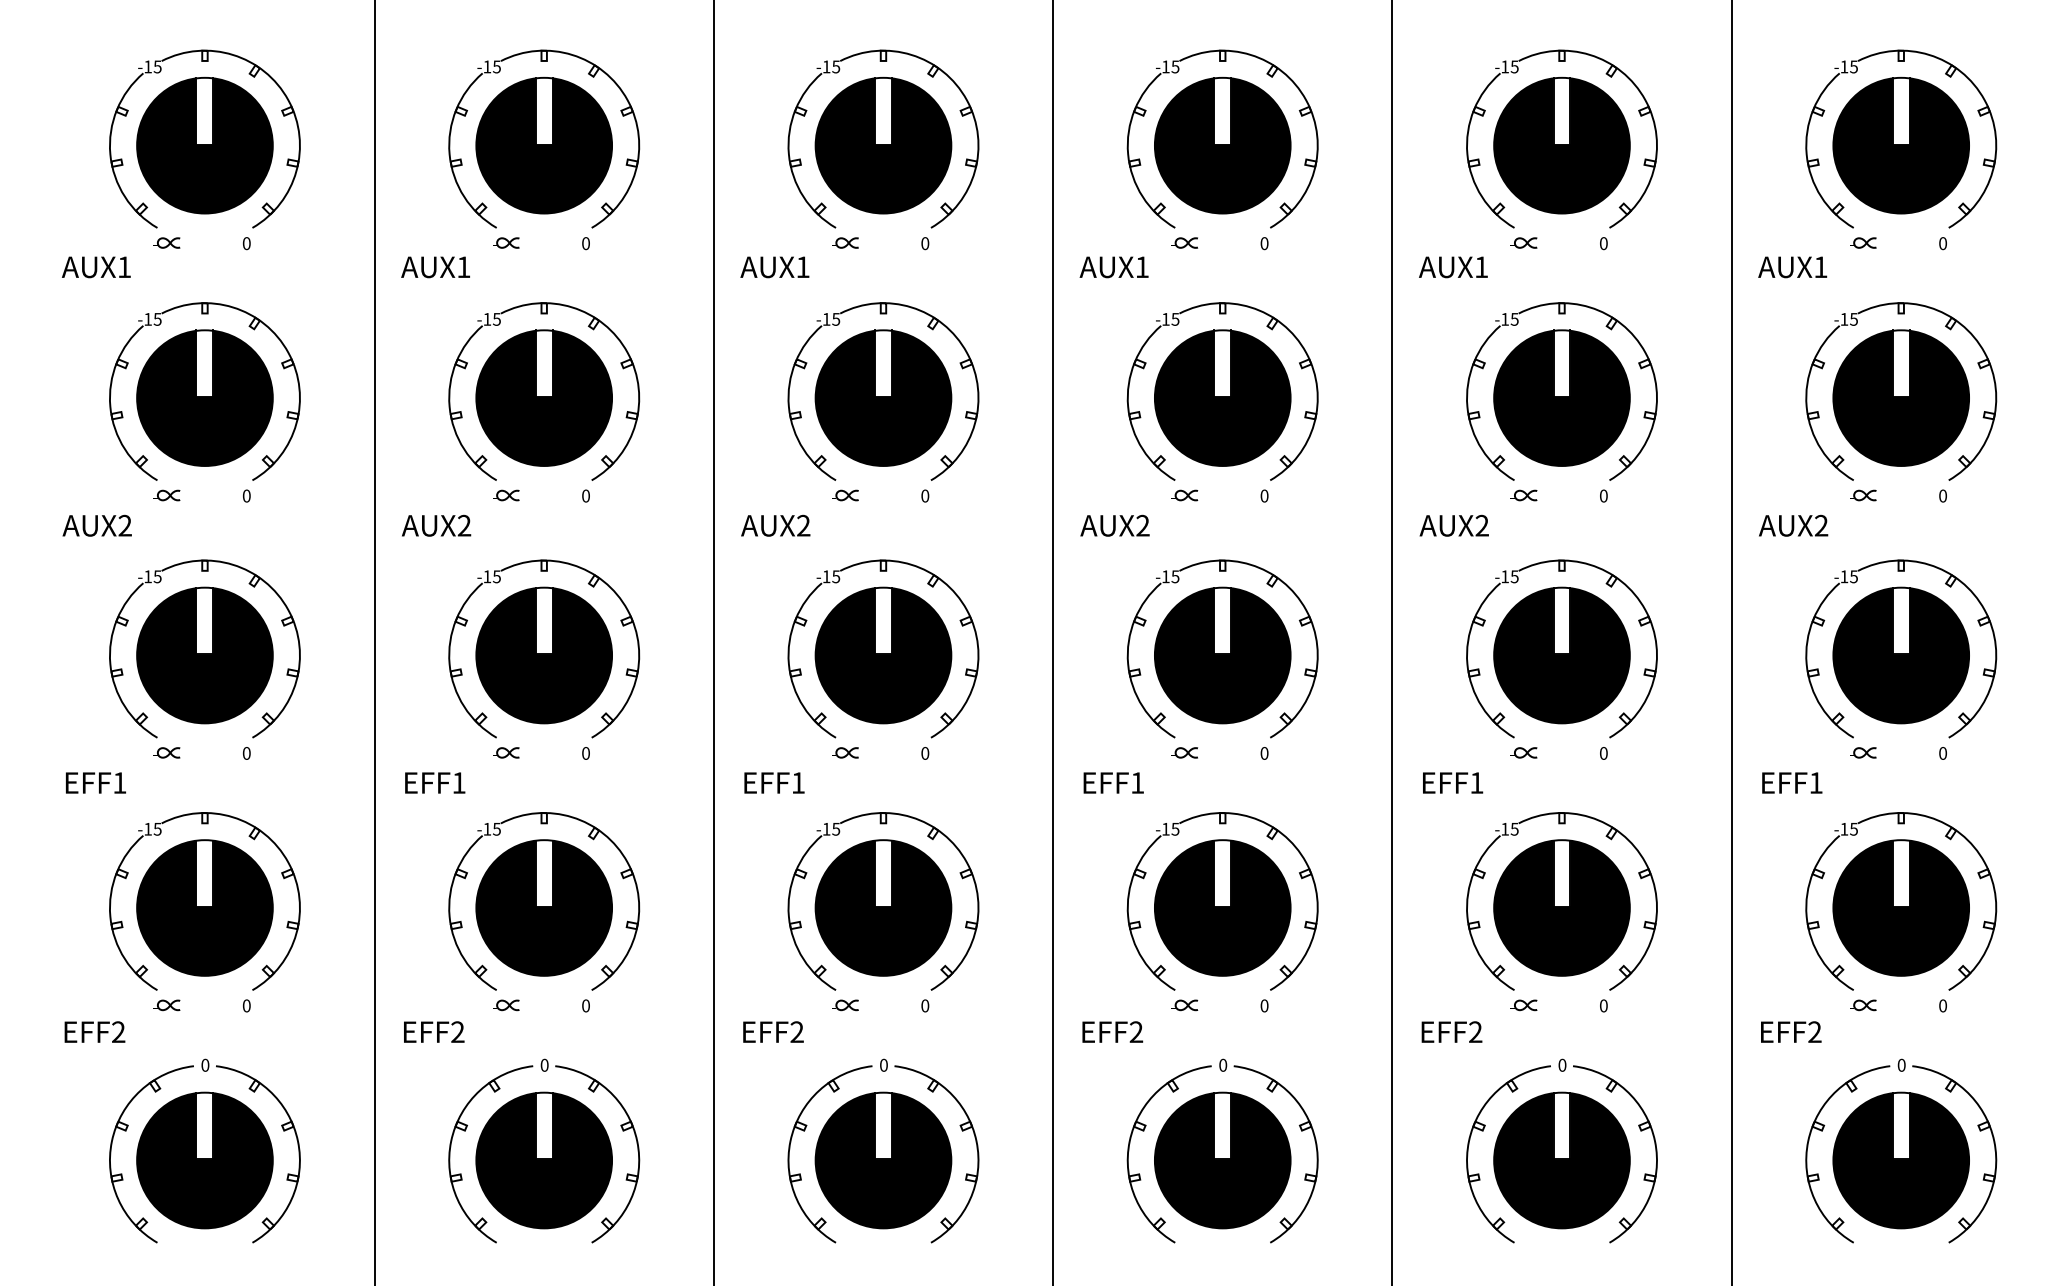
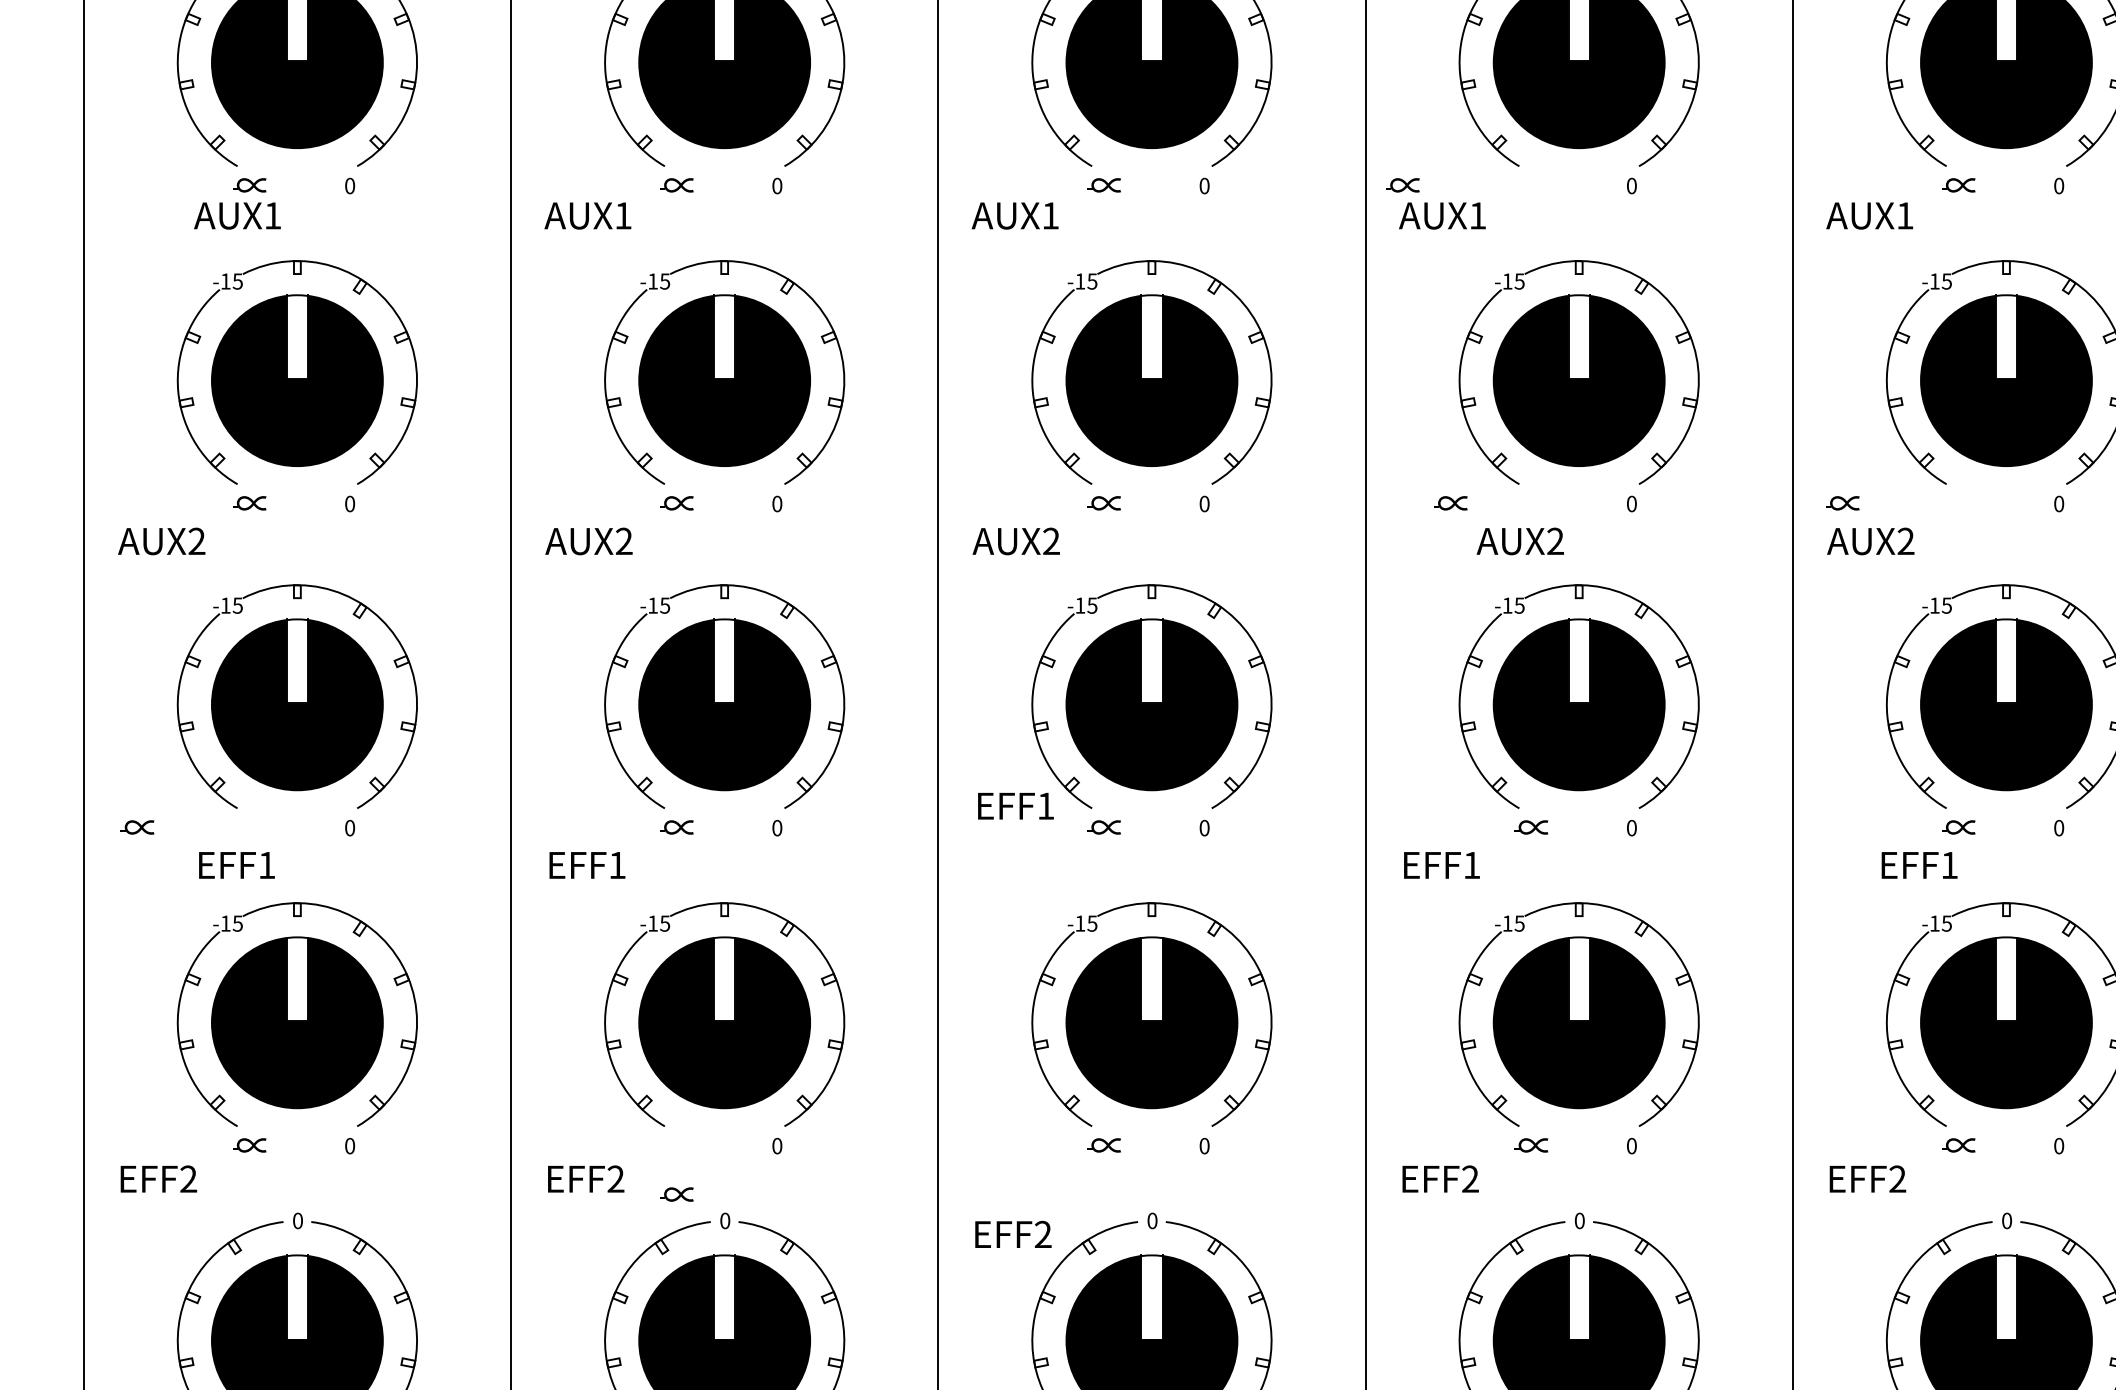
text: (1523, 242) -> (1402, 184), moved
text: (435, 267) -> (237, 216), moved
text: (1523, 495) -> (1450, 503), moved
text: (1863, 495) -> (1843, 503), moved
text: (1453, 525) -> (1519, 541), moved
text: (506, 752) -> (137, 826), moved
text: (435, 782) -> (237, 864), moved
text: (1113, 782) -> (1015, 805), moved
text: (1792, 782) -> (1919, 864), moved
text: (845, 1005) -> (676, 1194), moved
text: (1112, 1031) -> (1013, 1233), moved

